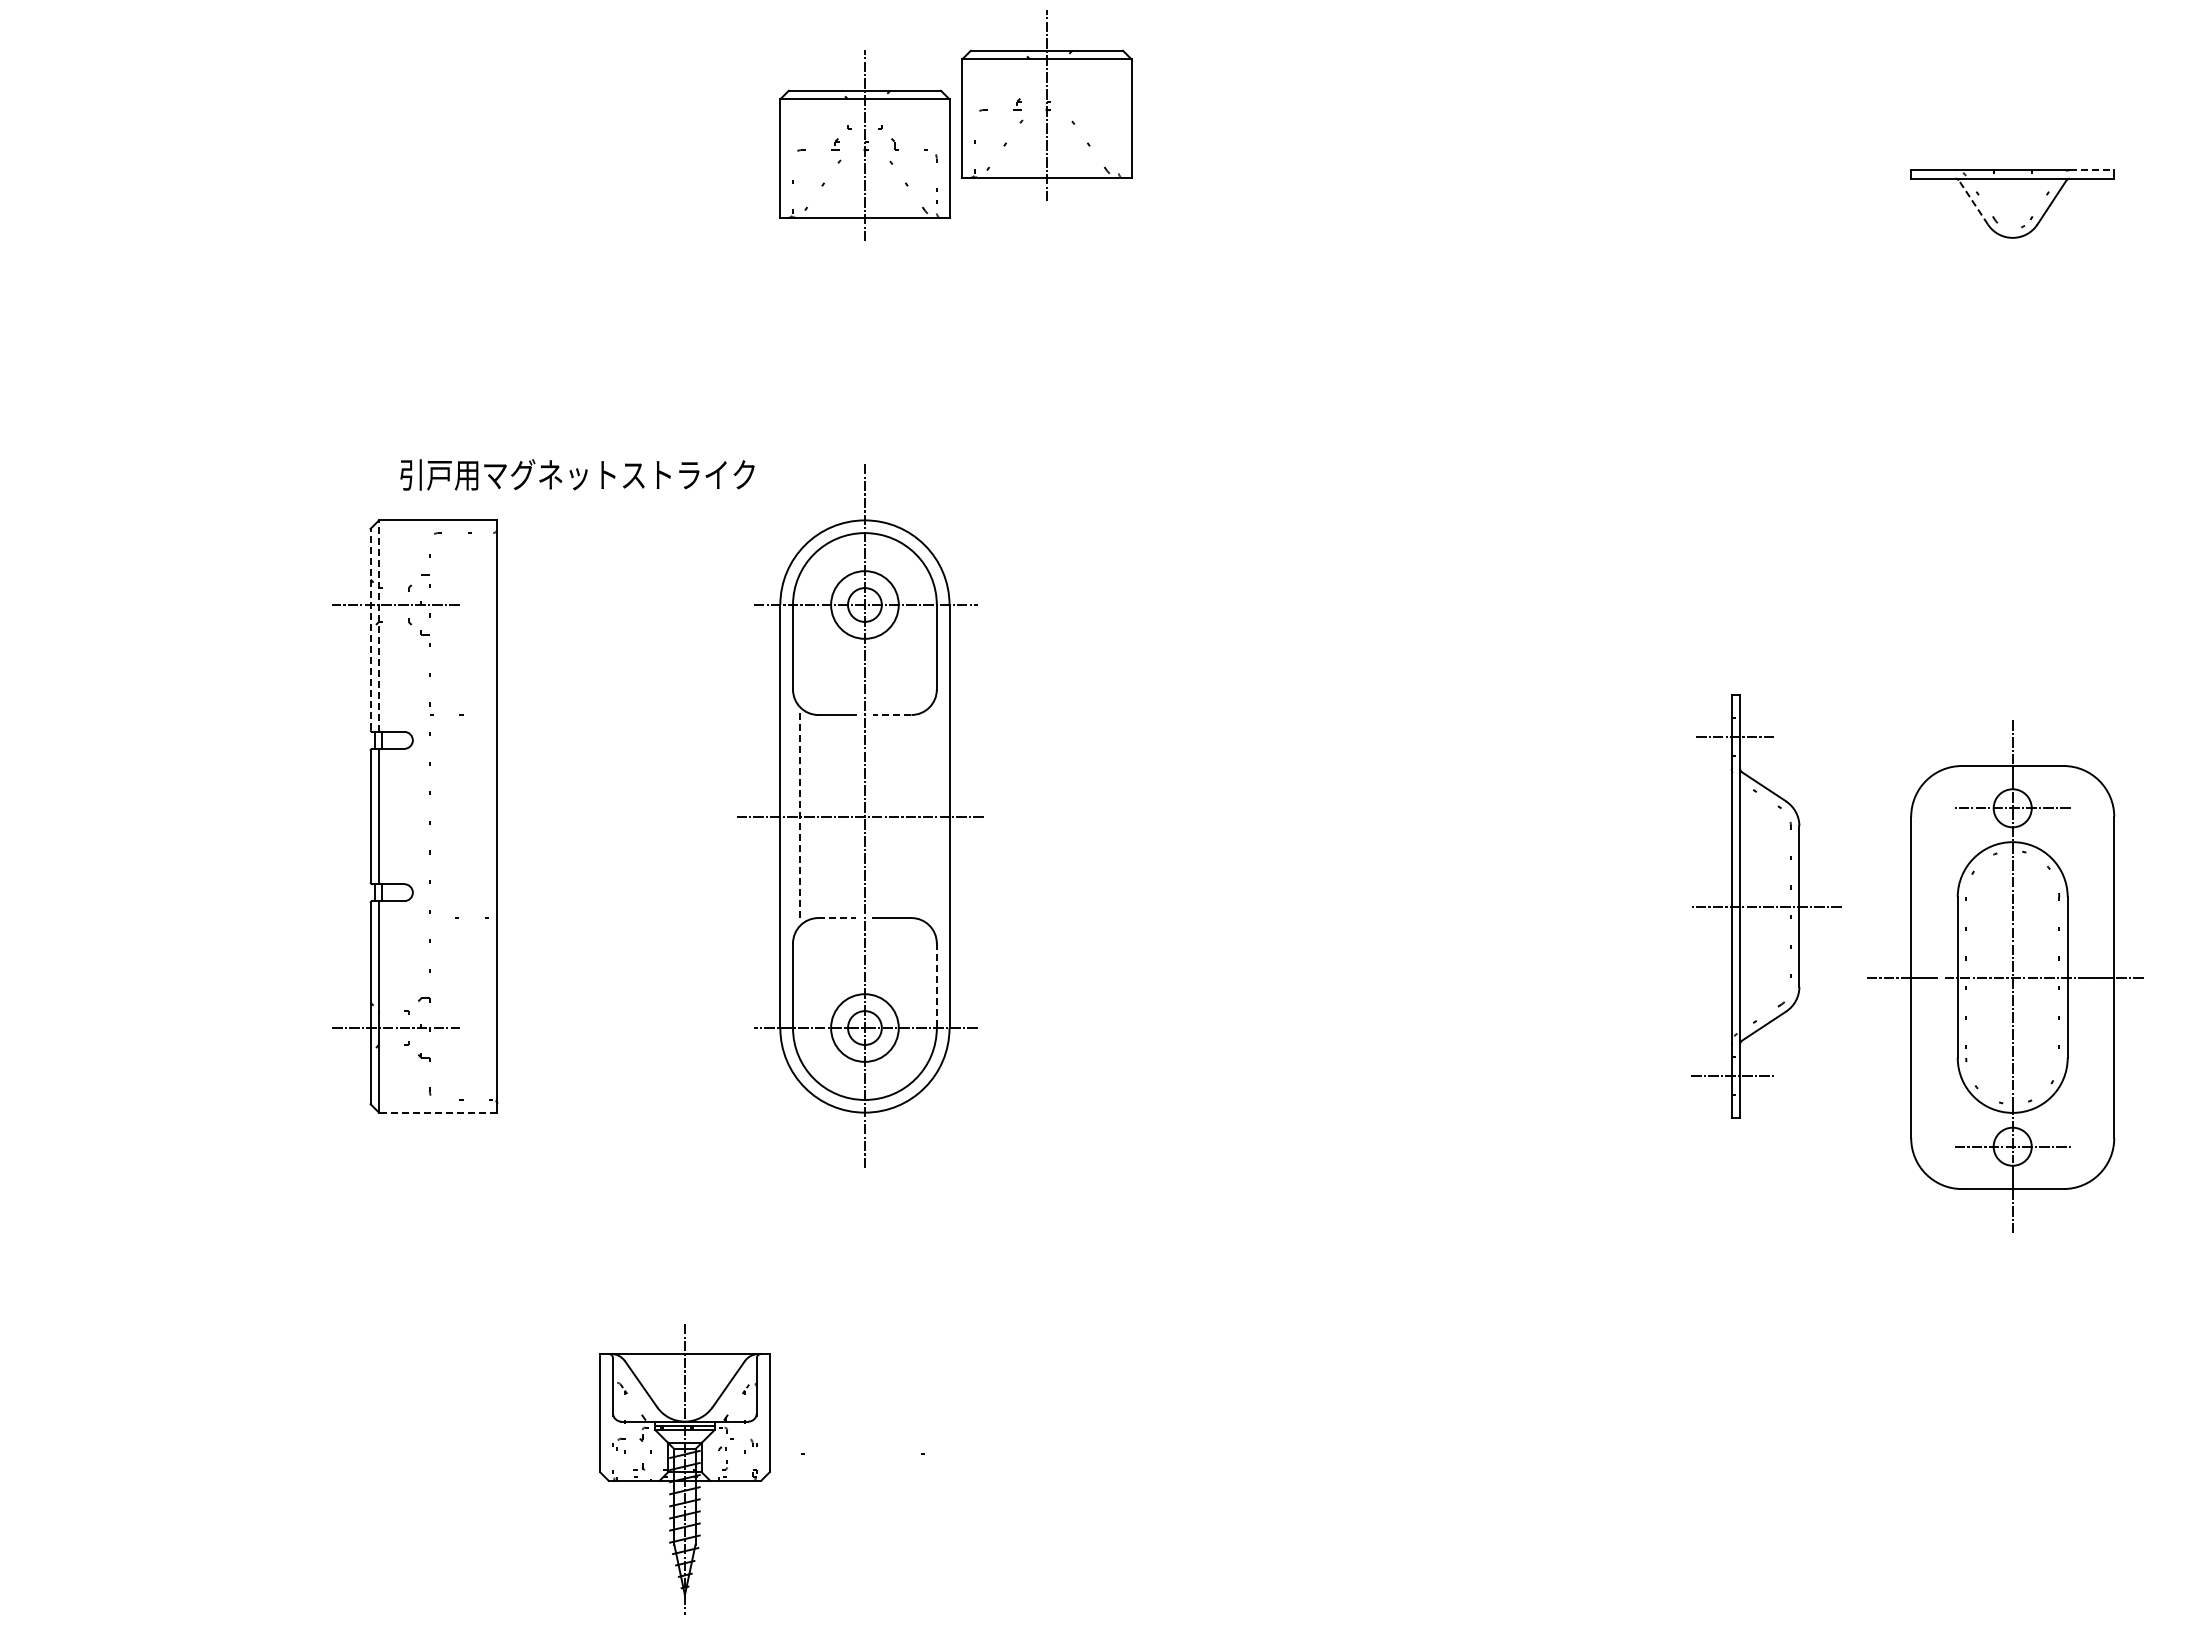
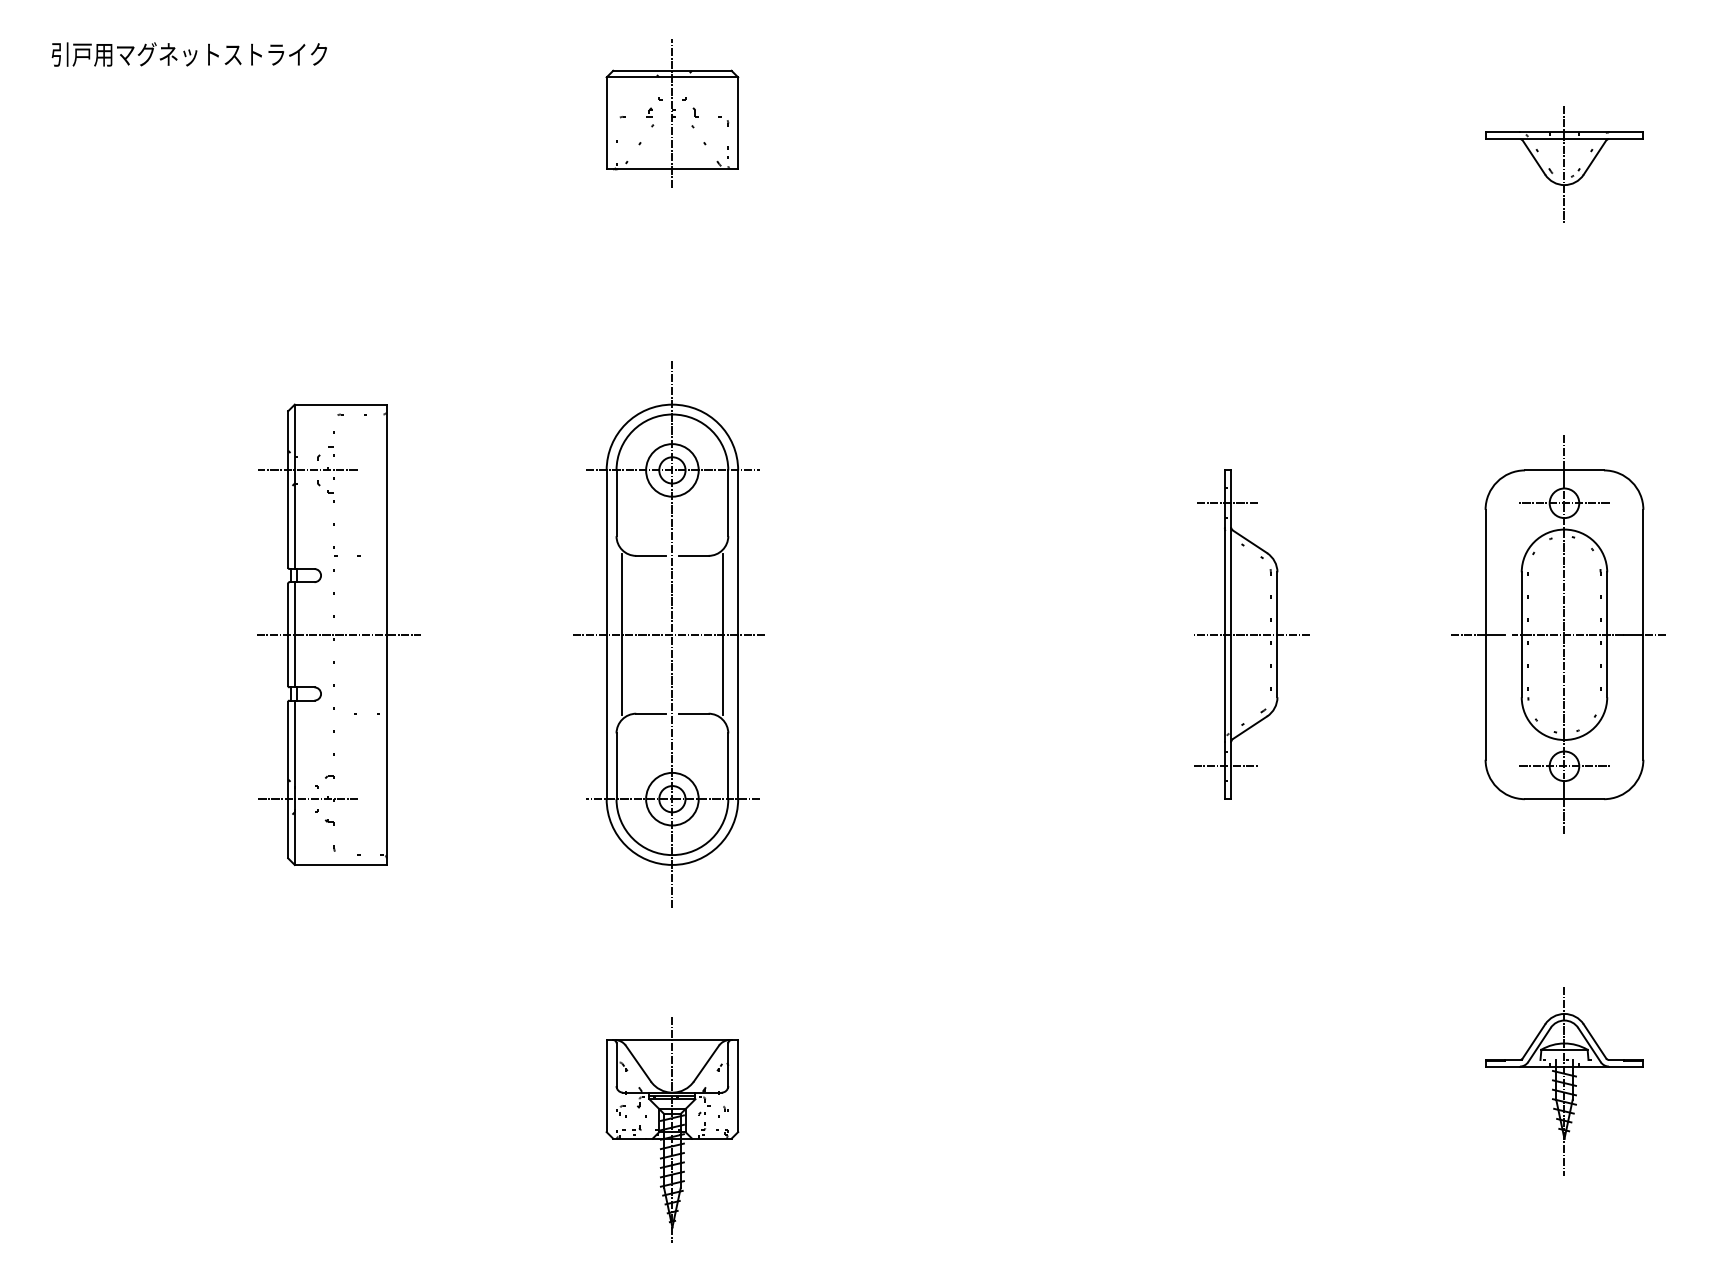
part: (1046, 105) -> (813, 82), removed
line: (2092, 170) -> (1626, 132), dashed -> solid
line: (1973, 202) -> (1533, 157), dashed -> solid
line: (2012, 211) -> (1564, 164), added
text: (577, 474) -> (189, 54), moved
line: (379, 626) -> (295, 487), dashed -> solid
line: (370, 629) -> (288, 489), dashed -> solid
line: (891, 715) -> (693, 556), dashed -> solid
line: (435, 816) -> (338, 634), added
line: (799, 816) -> (621, 634), dashed -> solid
line: (930, 816) -> (723, 634), added
part: (1766, 906) -> (1251, 634), moved
line: (837, 918) -> (651, 714), dashed -> solid
part: (2005, 976) -> (1558, 634), moved
line: (936, 986) -> (728, 766), dashed -> solid
line: (437, 1112) -> (340, 864), dashed -> solid
part: (2012, 1391) -> (1564, 1081), added
part: (684, 1469) -> (672, 1129), moved

